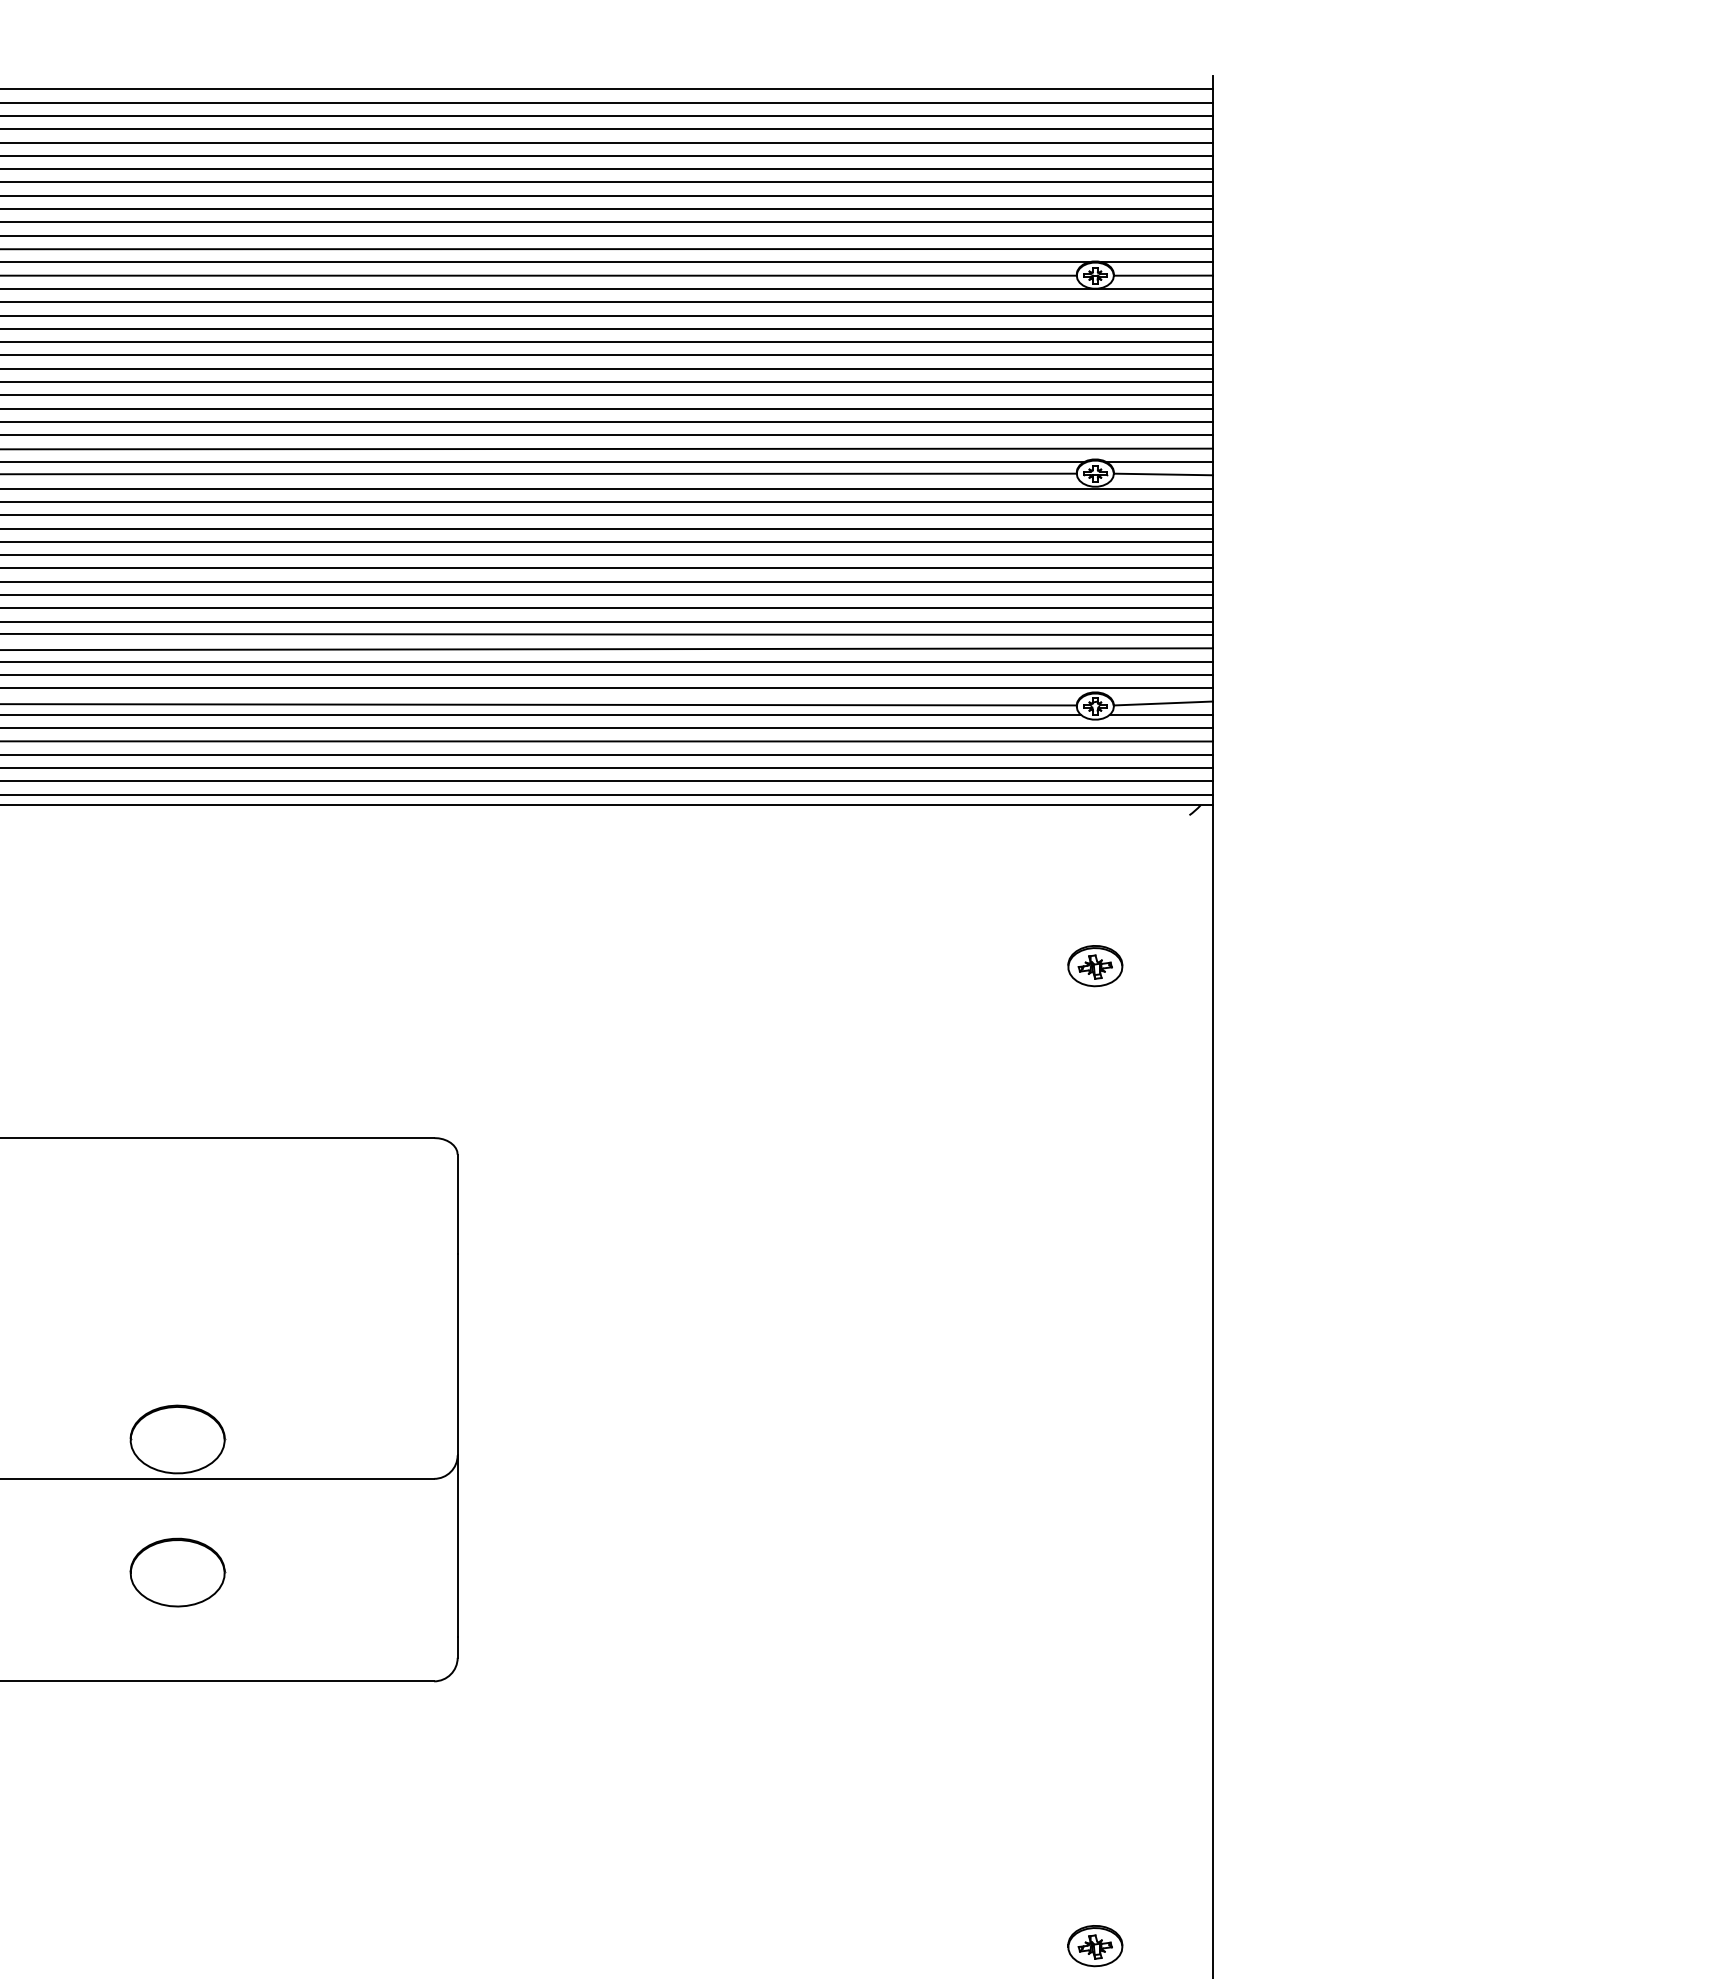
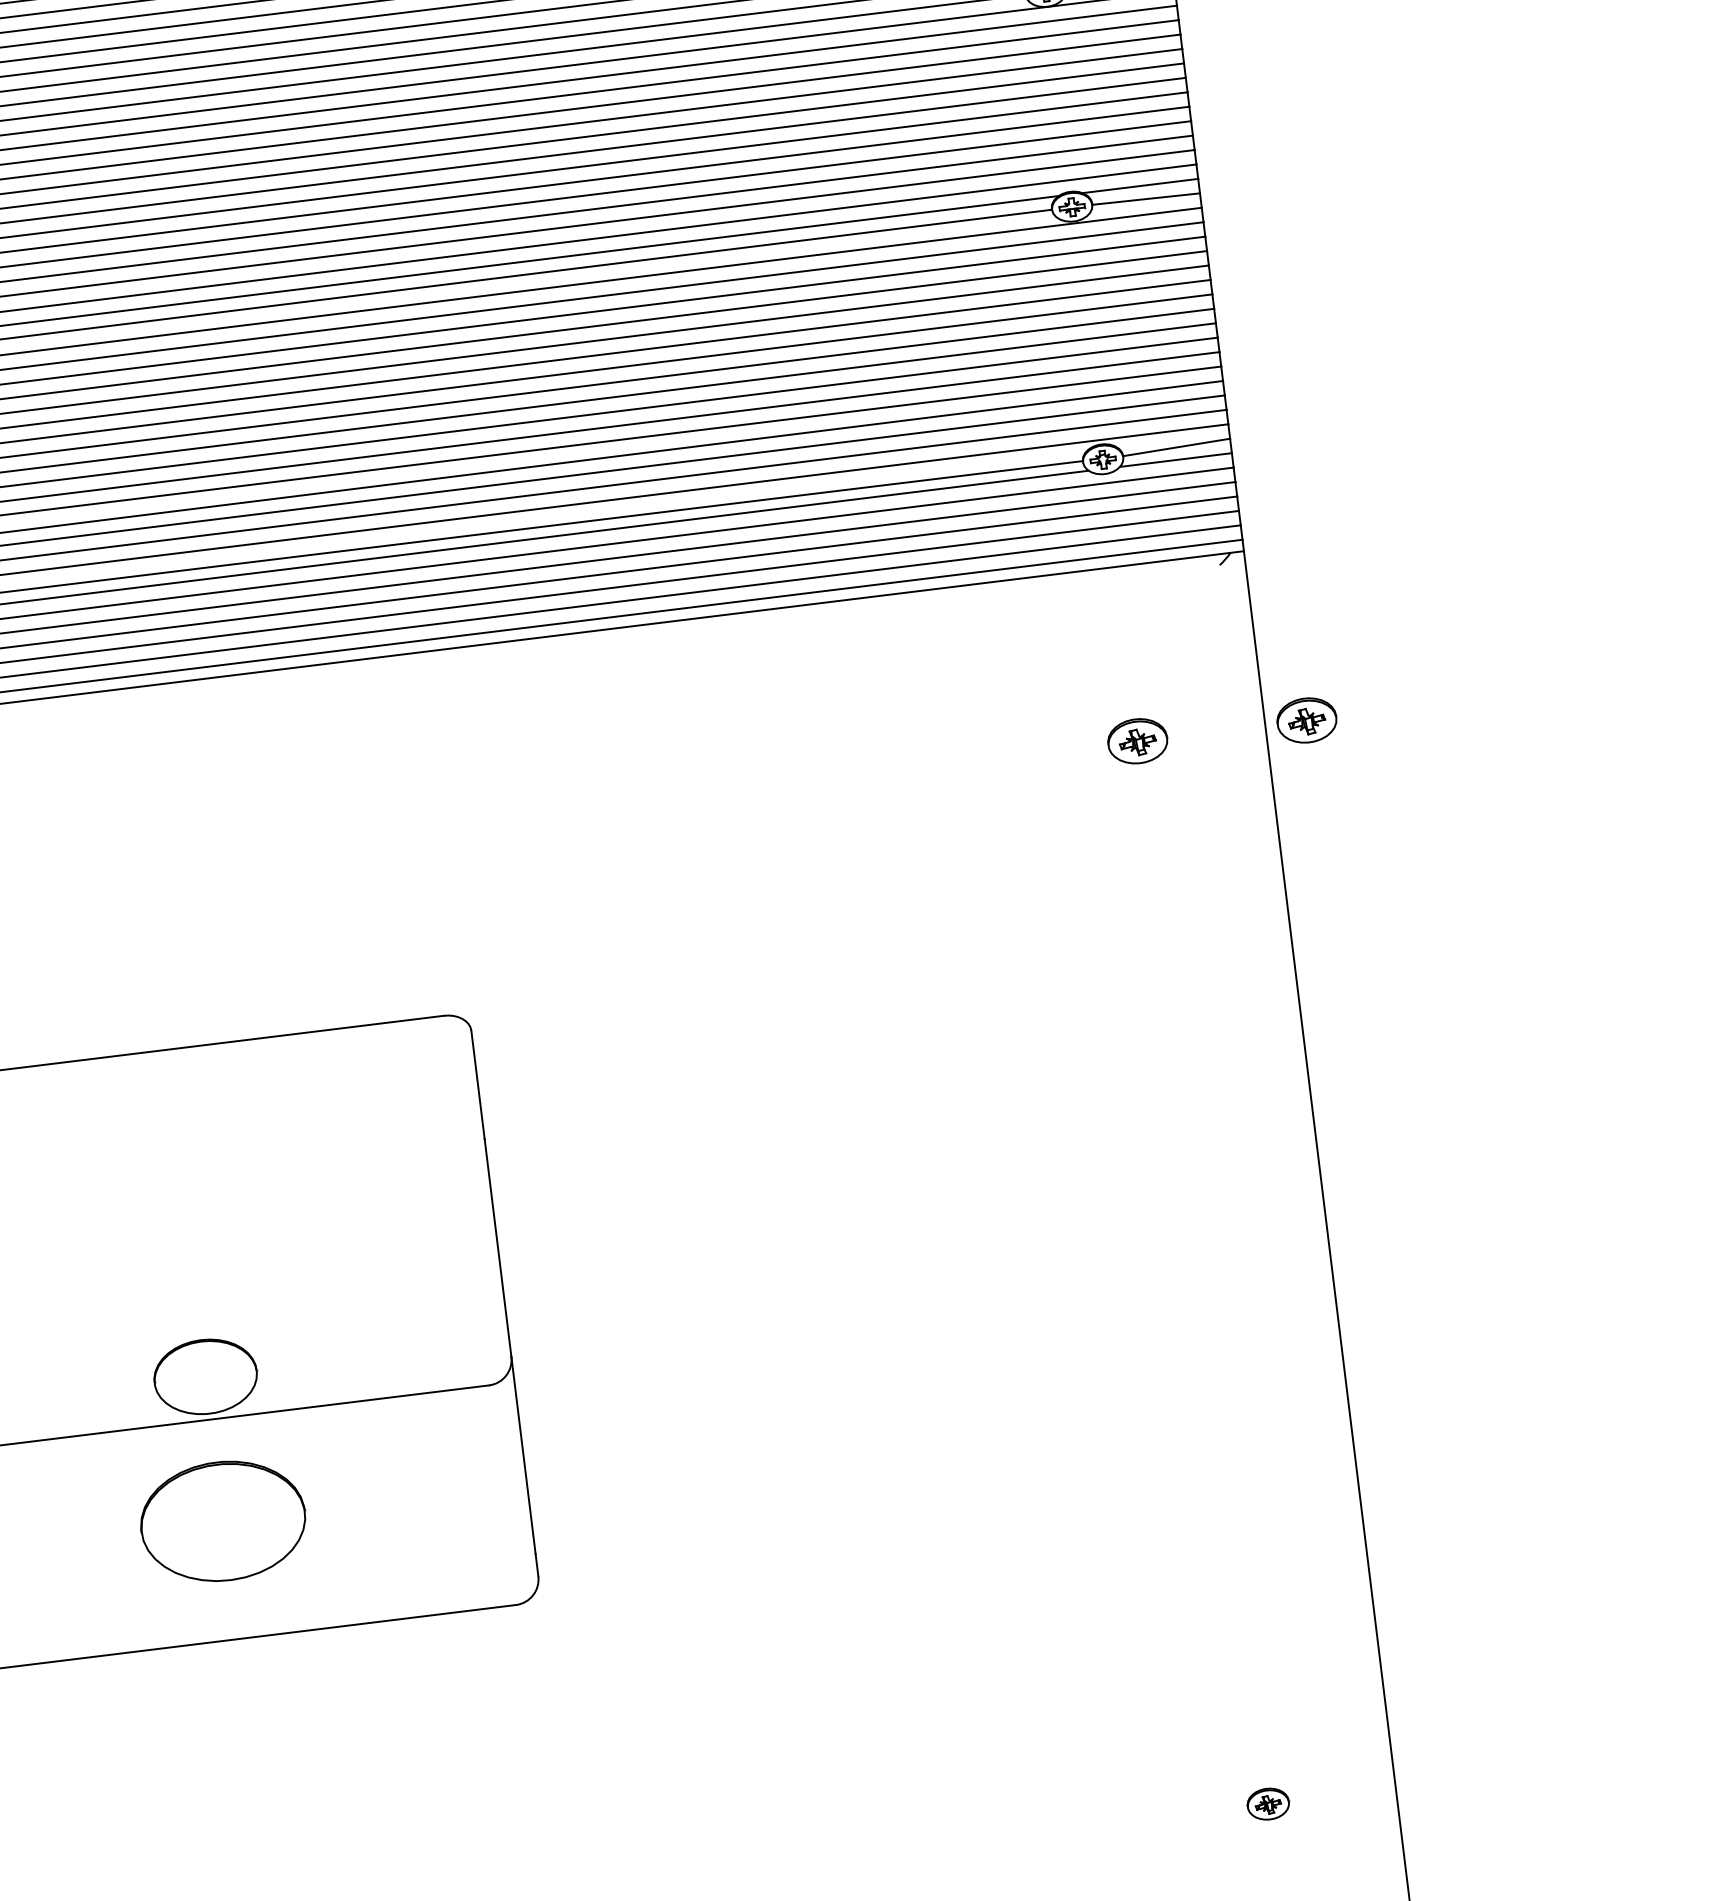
part: (1251, 966) -> (1307, 720), added
part: (177, 1572) -> (223, 1521), size x1.6
part: (1095, 1946) -> (1268, 1804), size x0.7

